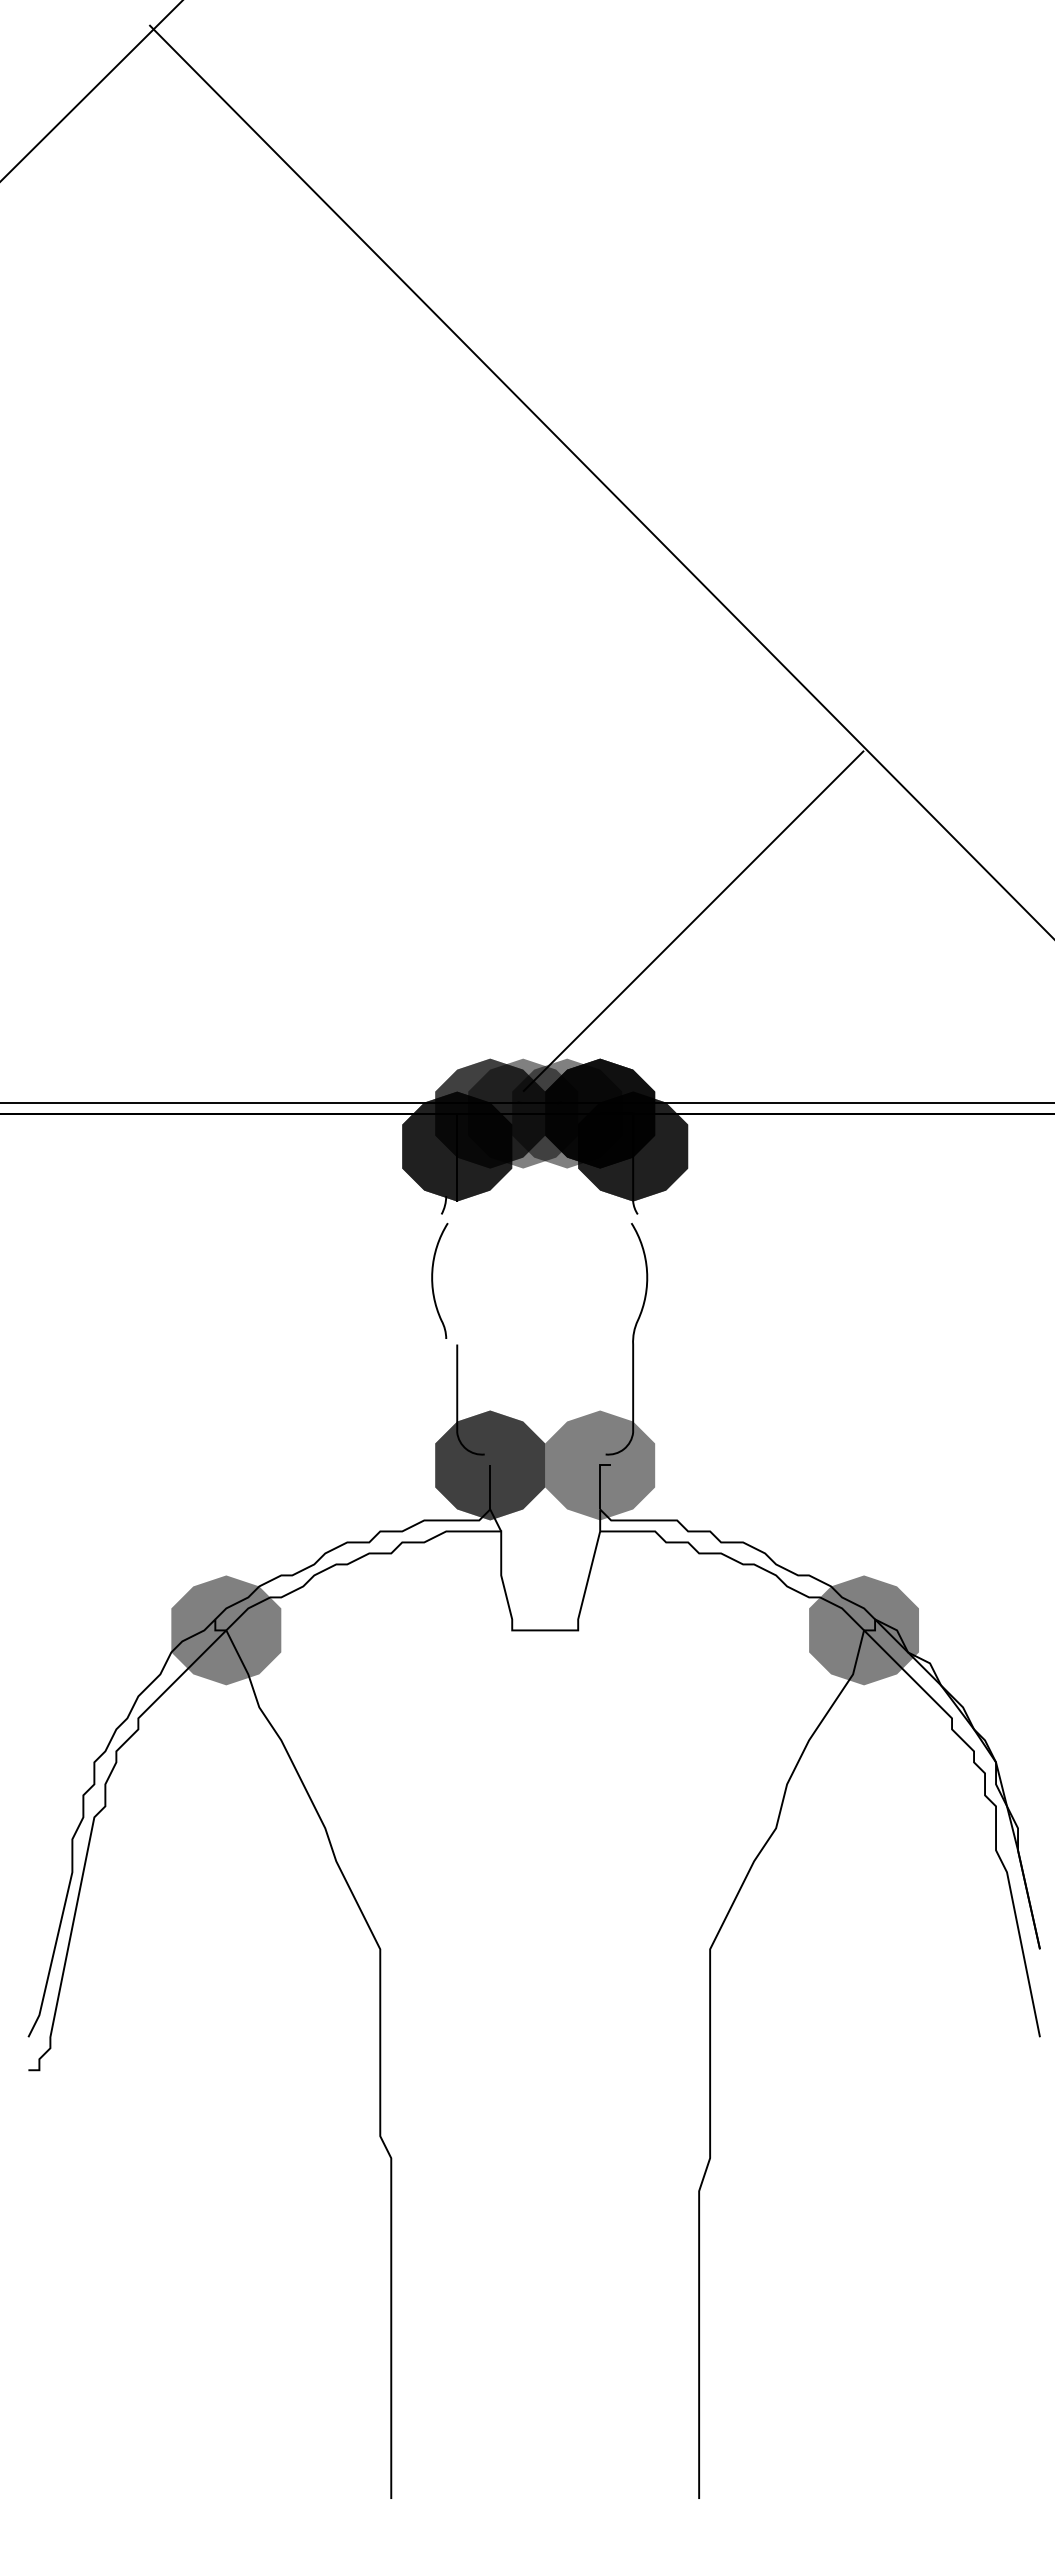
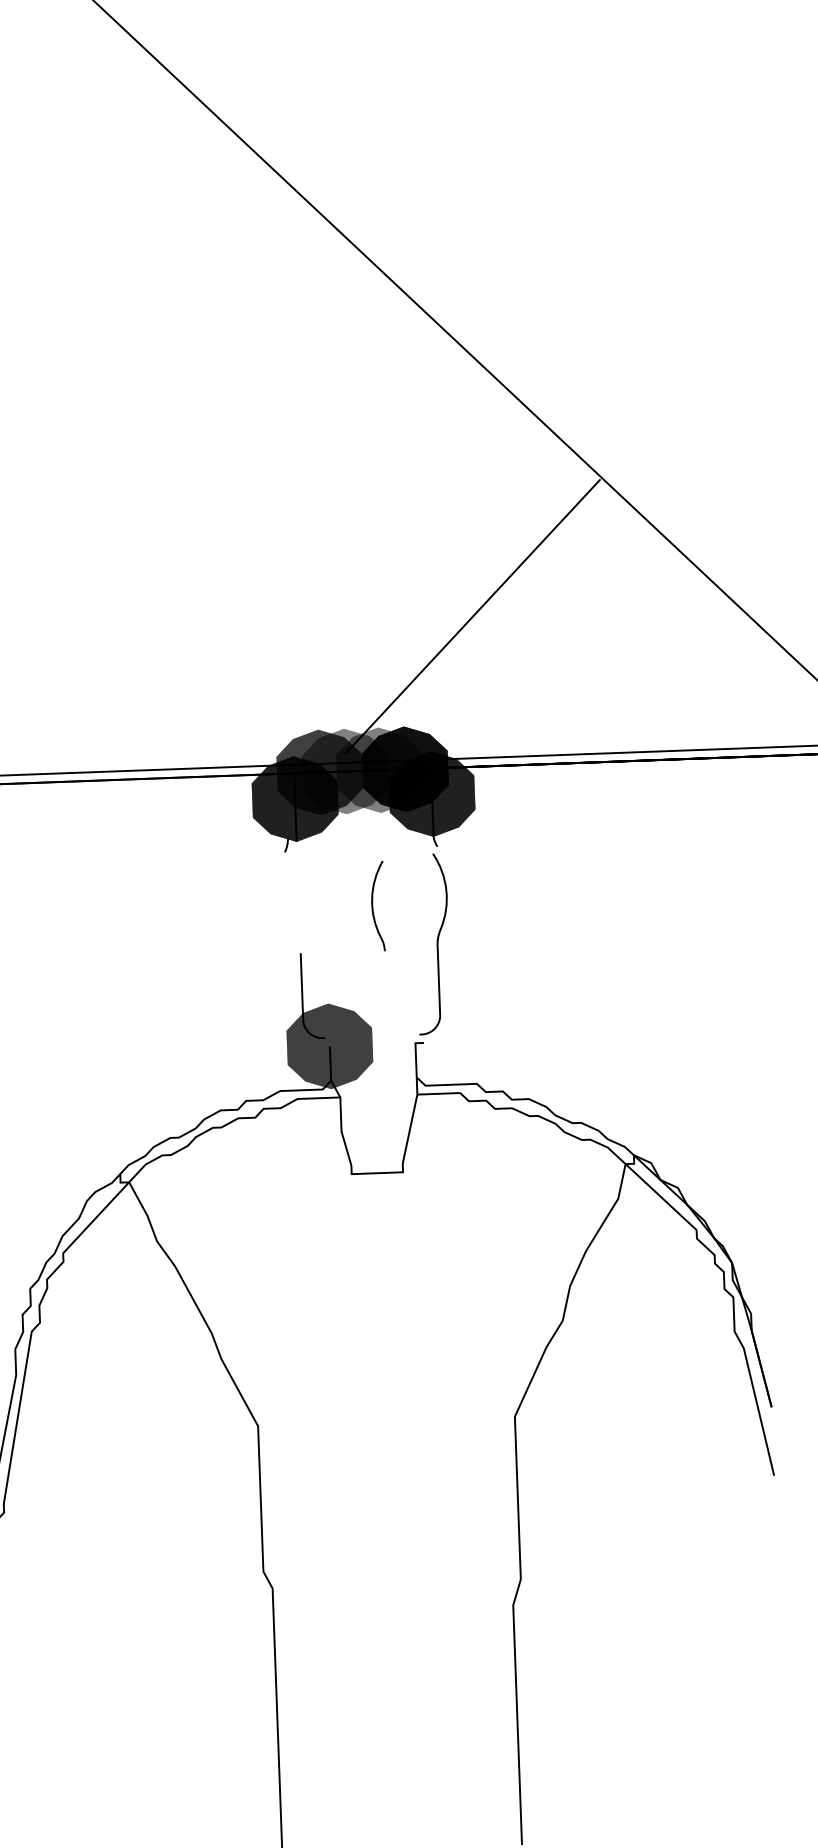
curve: (433, 1280) -> (373, 906), moved
fill: (600, 1465) -> (415, 1043), removed
fill: (226, 1630) -> (129, 1182), removed
fill: (864, 1630) -> (625, 1164), removed

